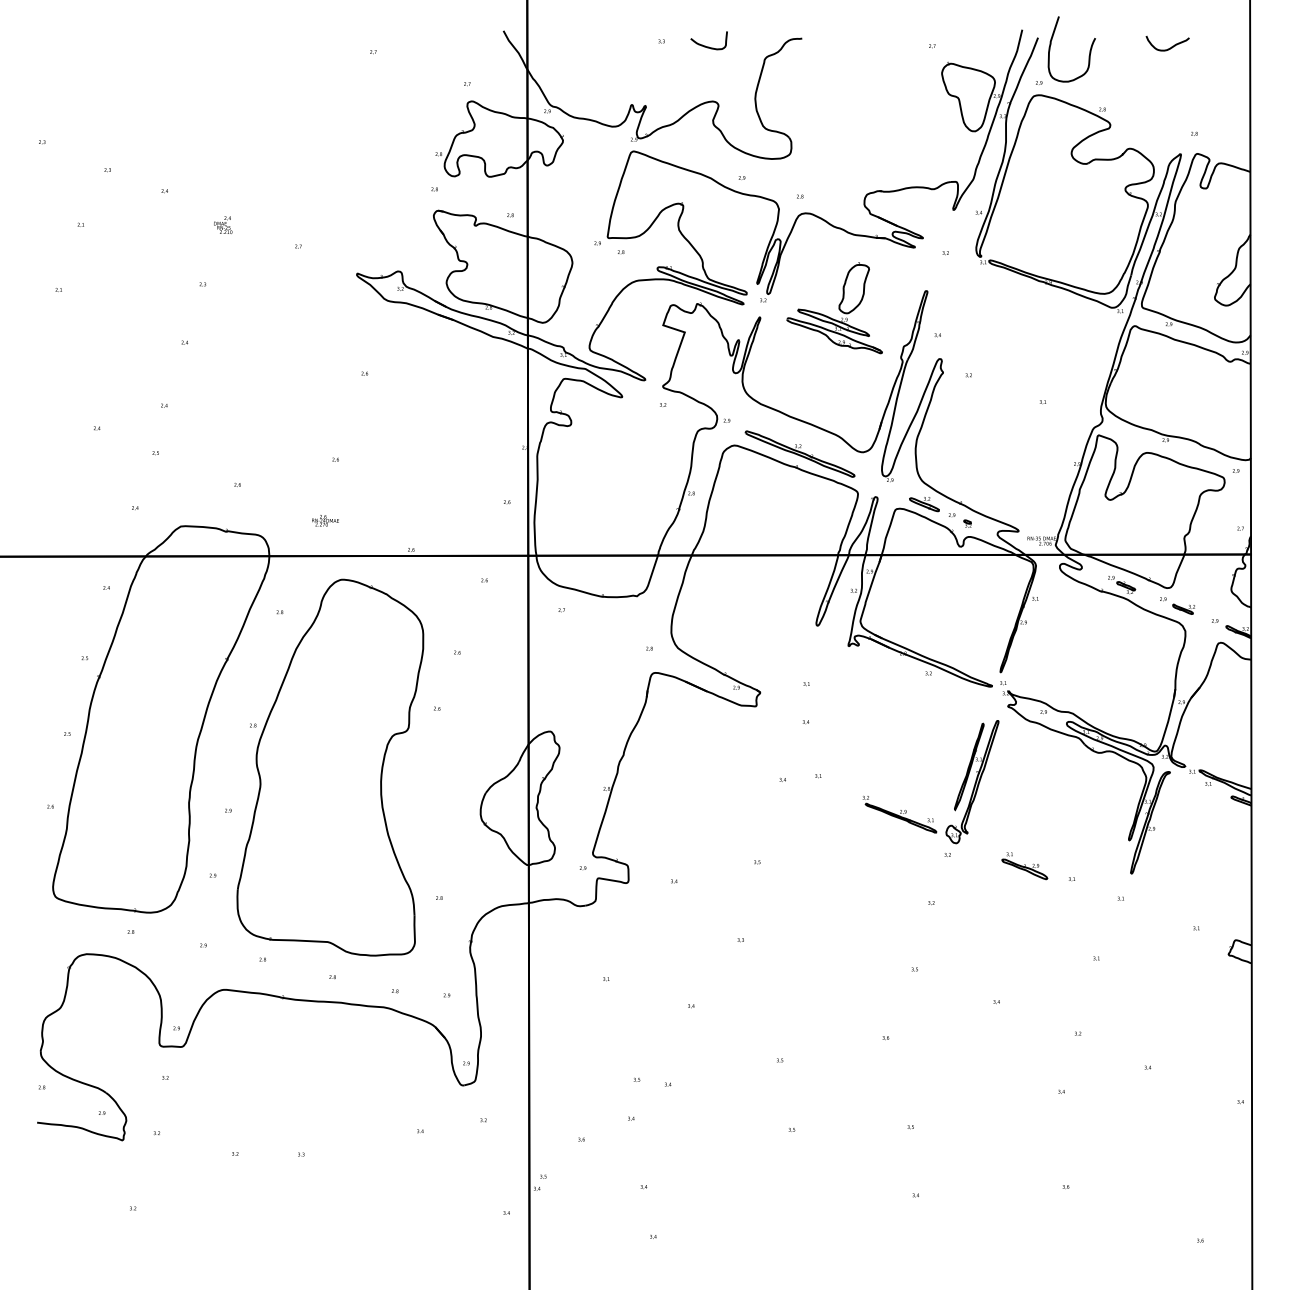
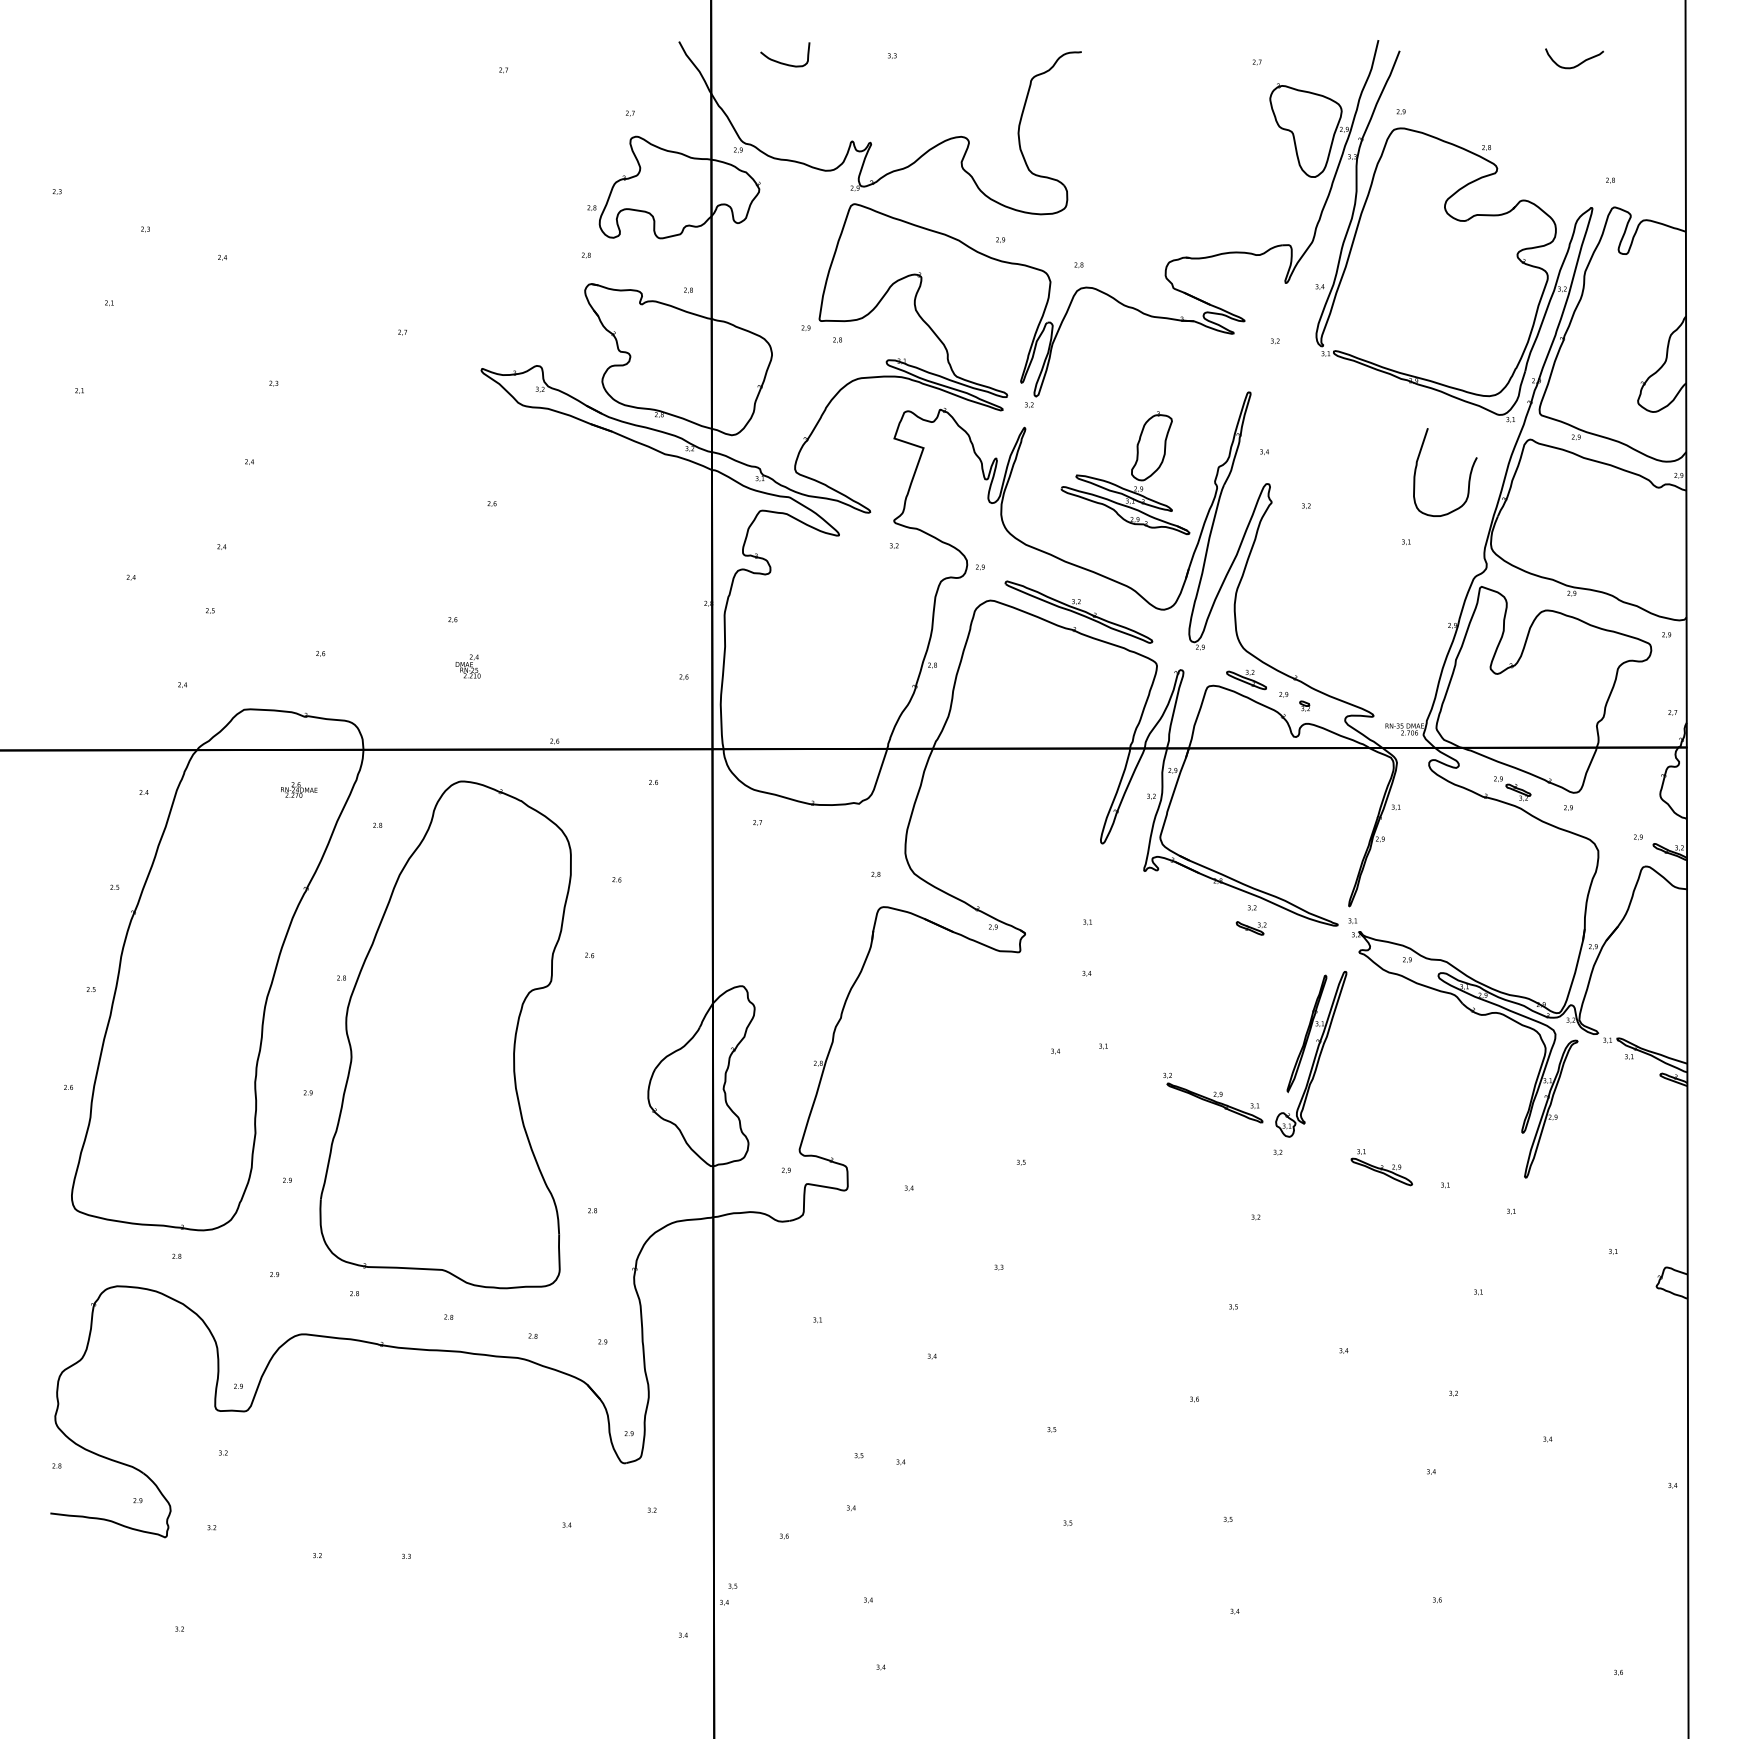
curve: (707, 46) -> (782, 62), moved
curve: (1089, 50) -> (1469, 473), moved
text: (222, 225) -> (467, 666), moved
part: (834, 308) -> (1125, 473), moved
text: (325, 520) -> (299, 789), moved
part: (1183, 609) -> (1250, 928), moved

